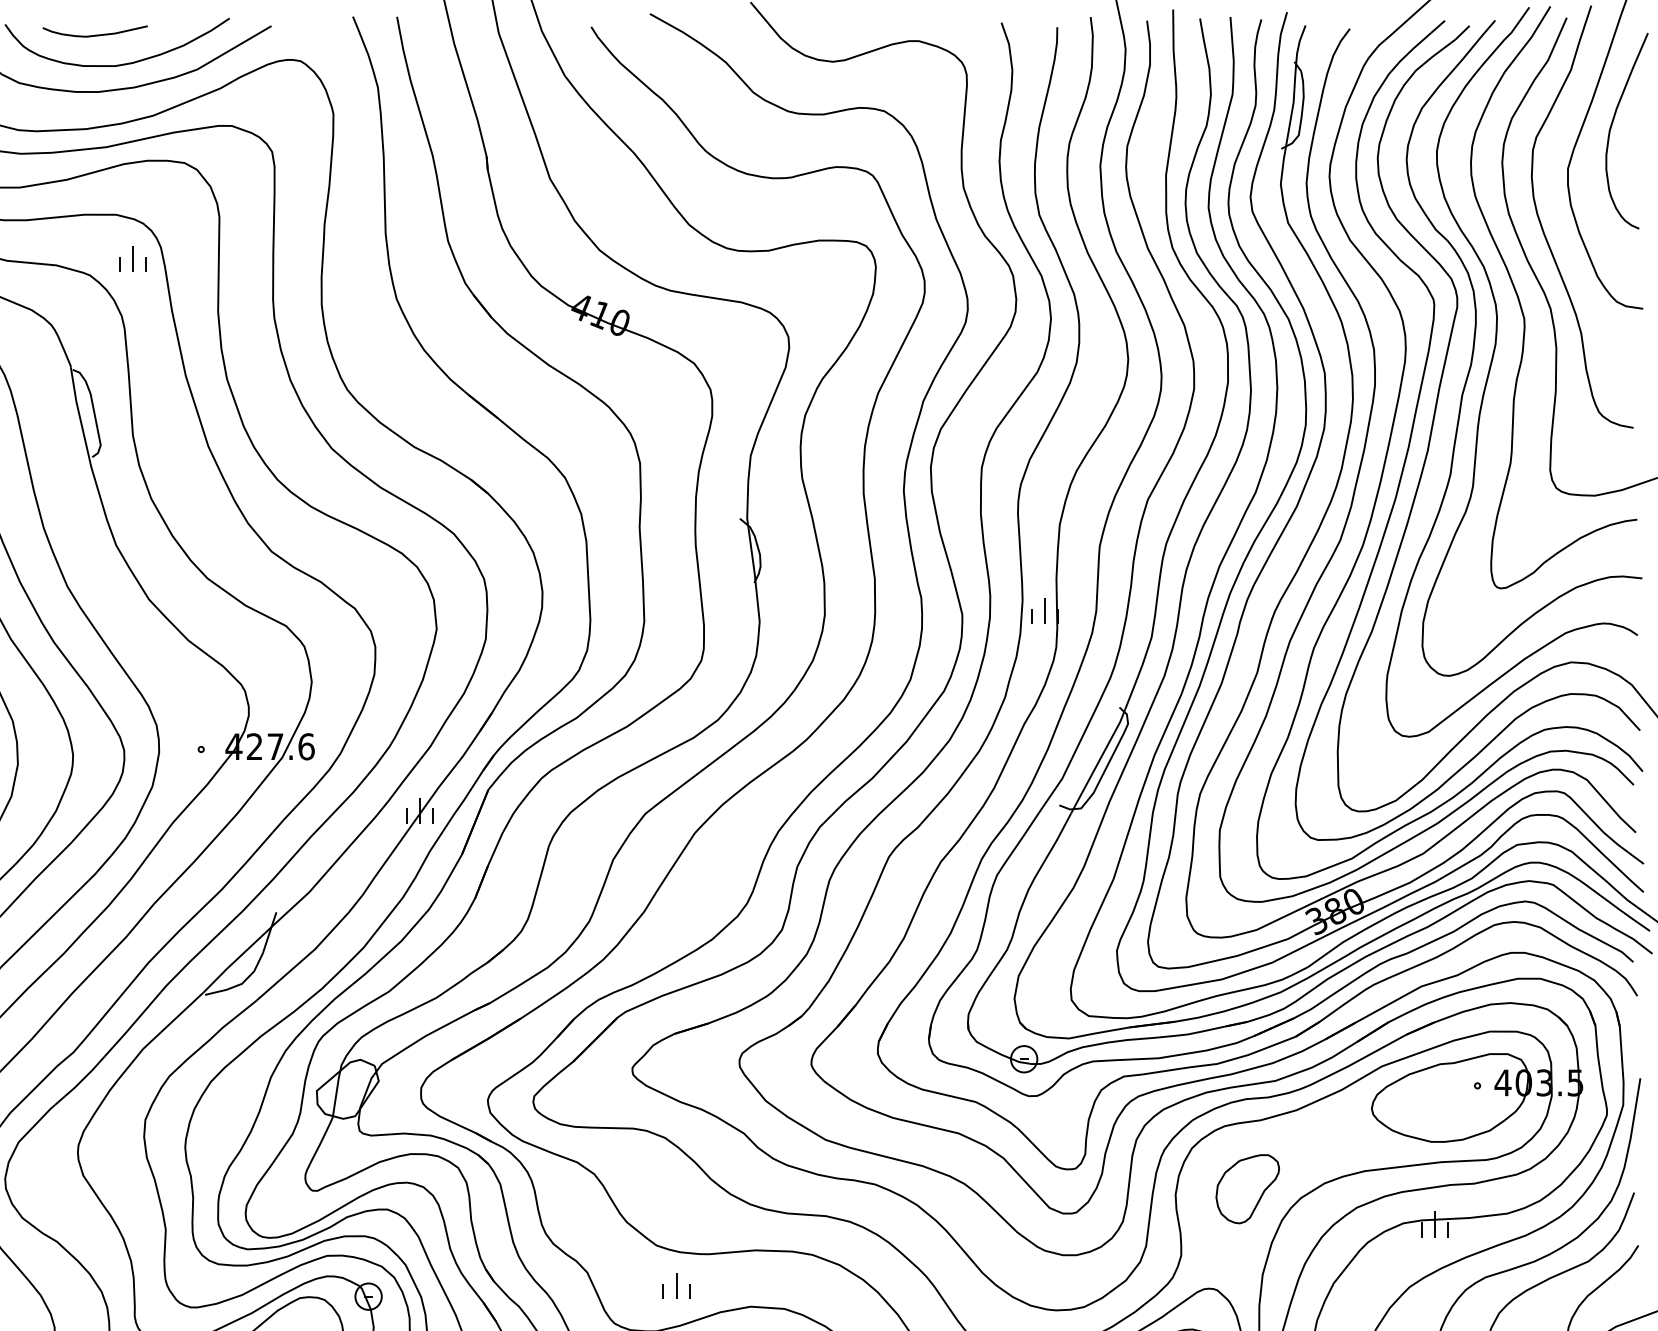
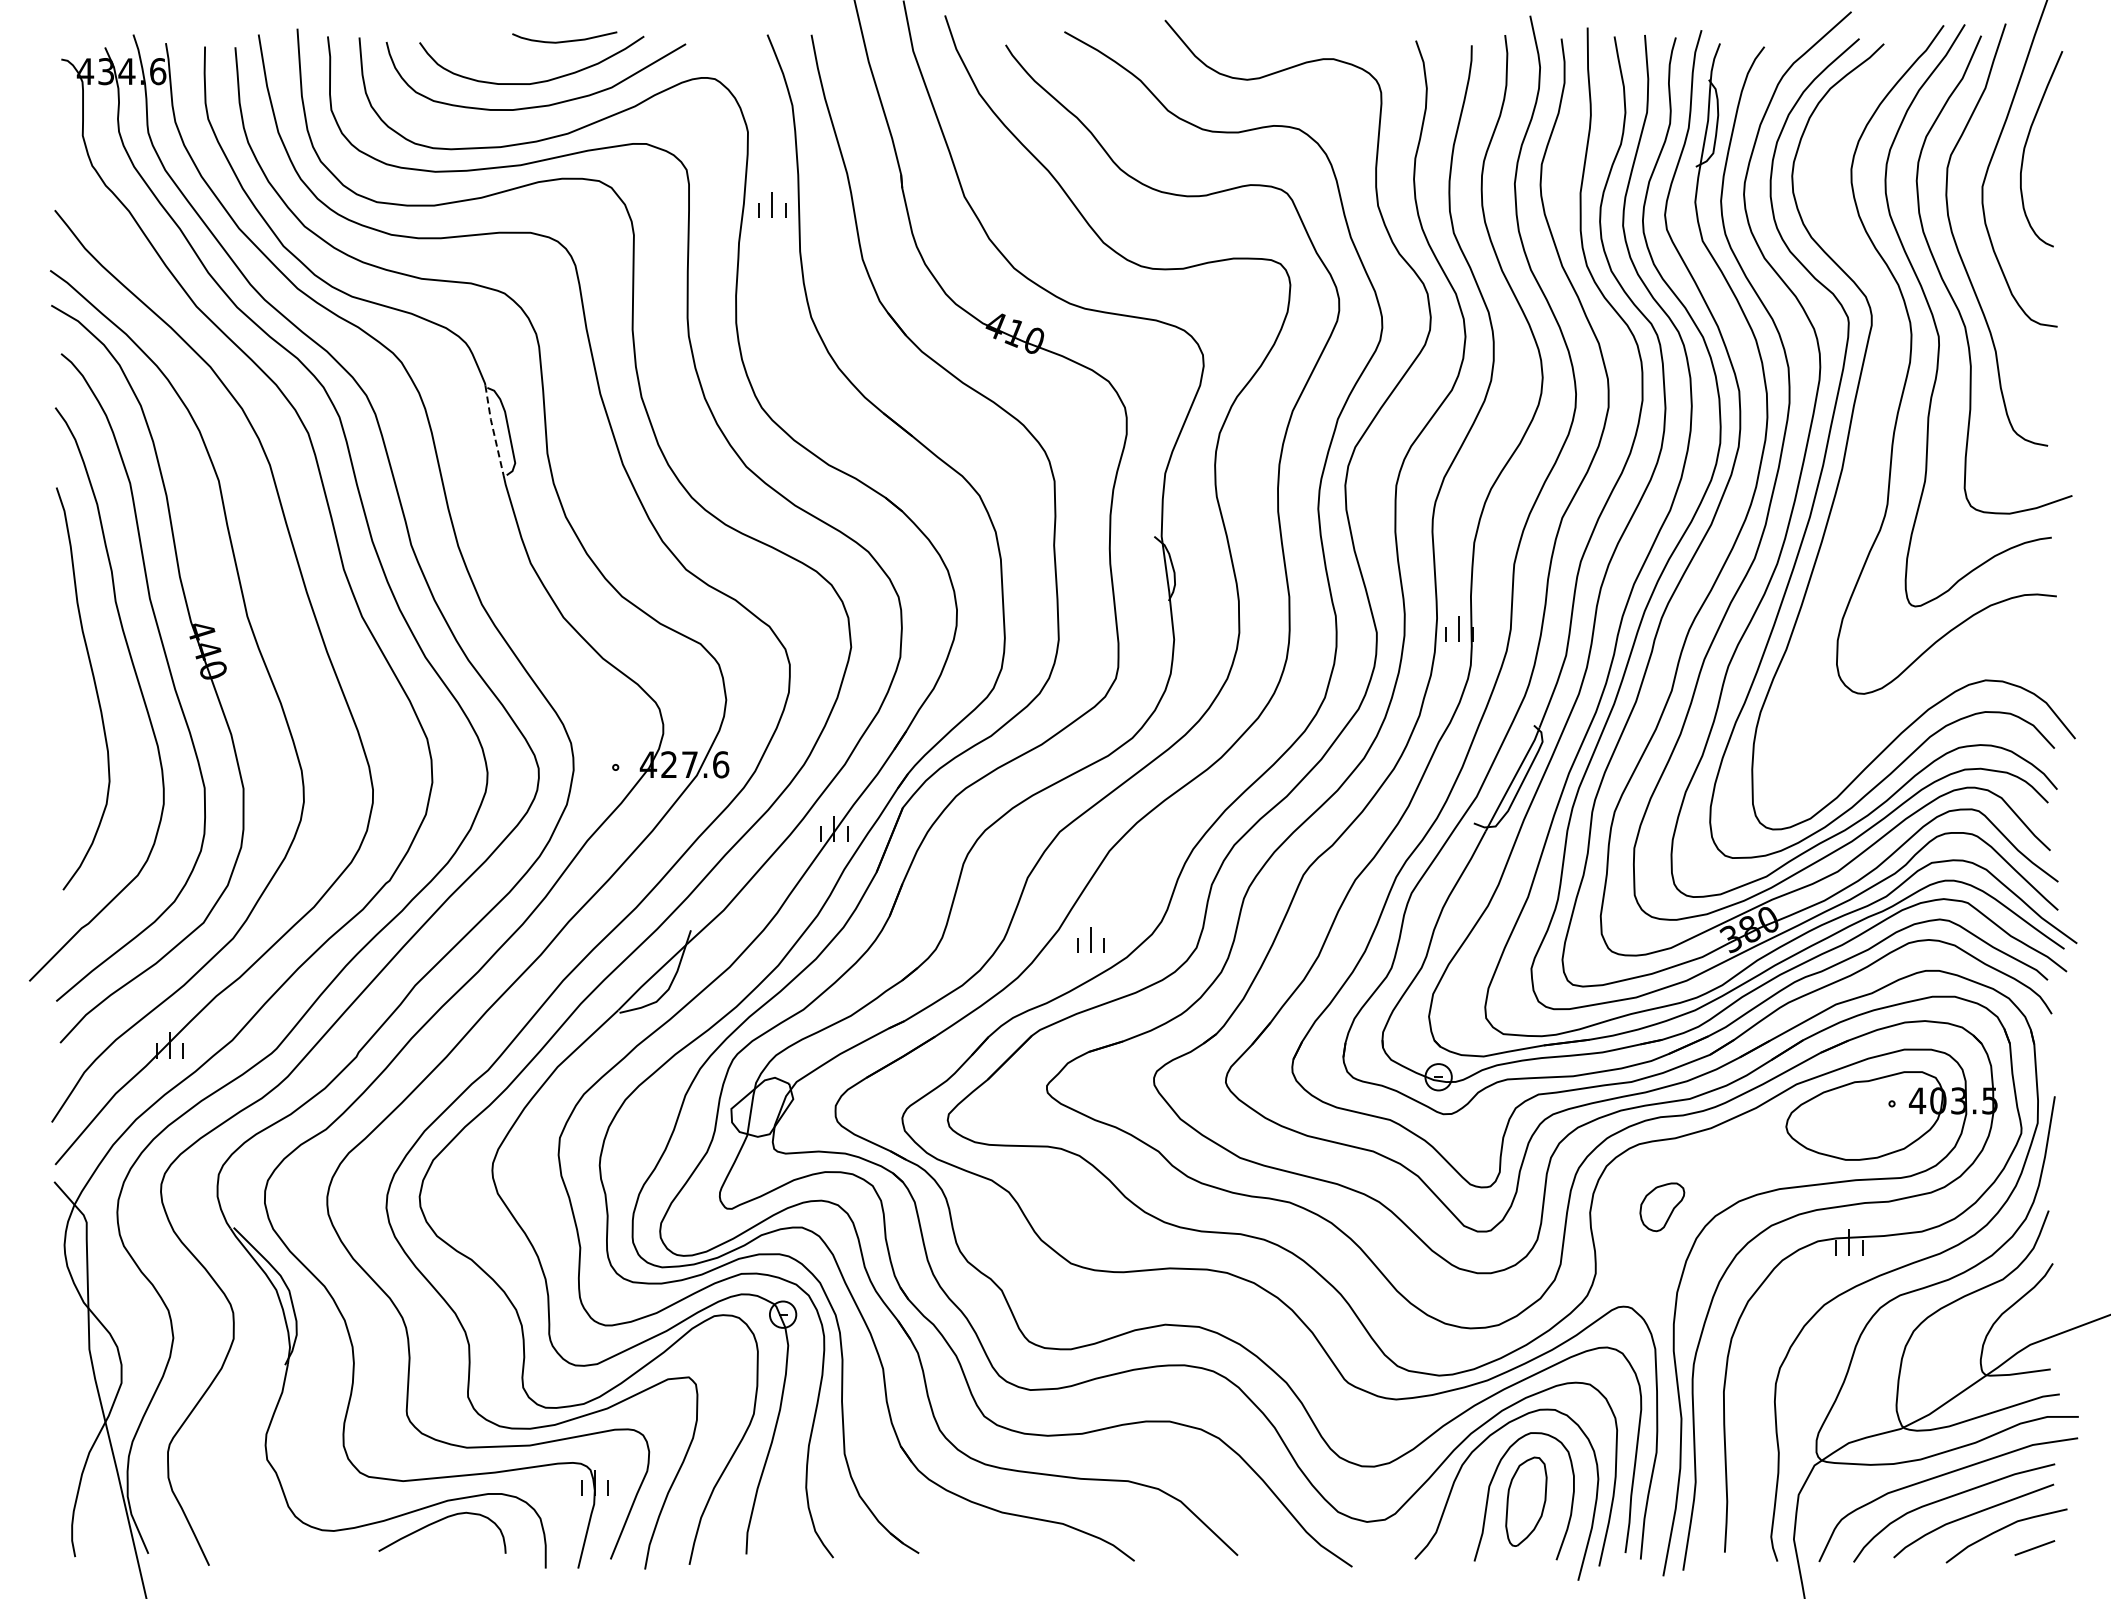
curve: (95, 34) -> (564, 40), moved
part: (133, 258) -> (772, 204), moved
curve: (1471, 369) -> (1885, 387), removed
line: (79, 412) -> (493, 430), solid -> dashed
part: (1248, 1189) -> (1662, 1207), size x0.7
part: (676, 1285) -> (1090, 939), moved

